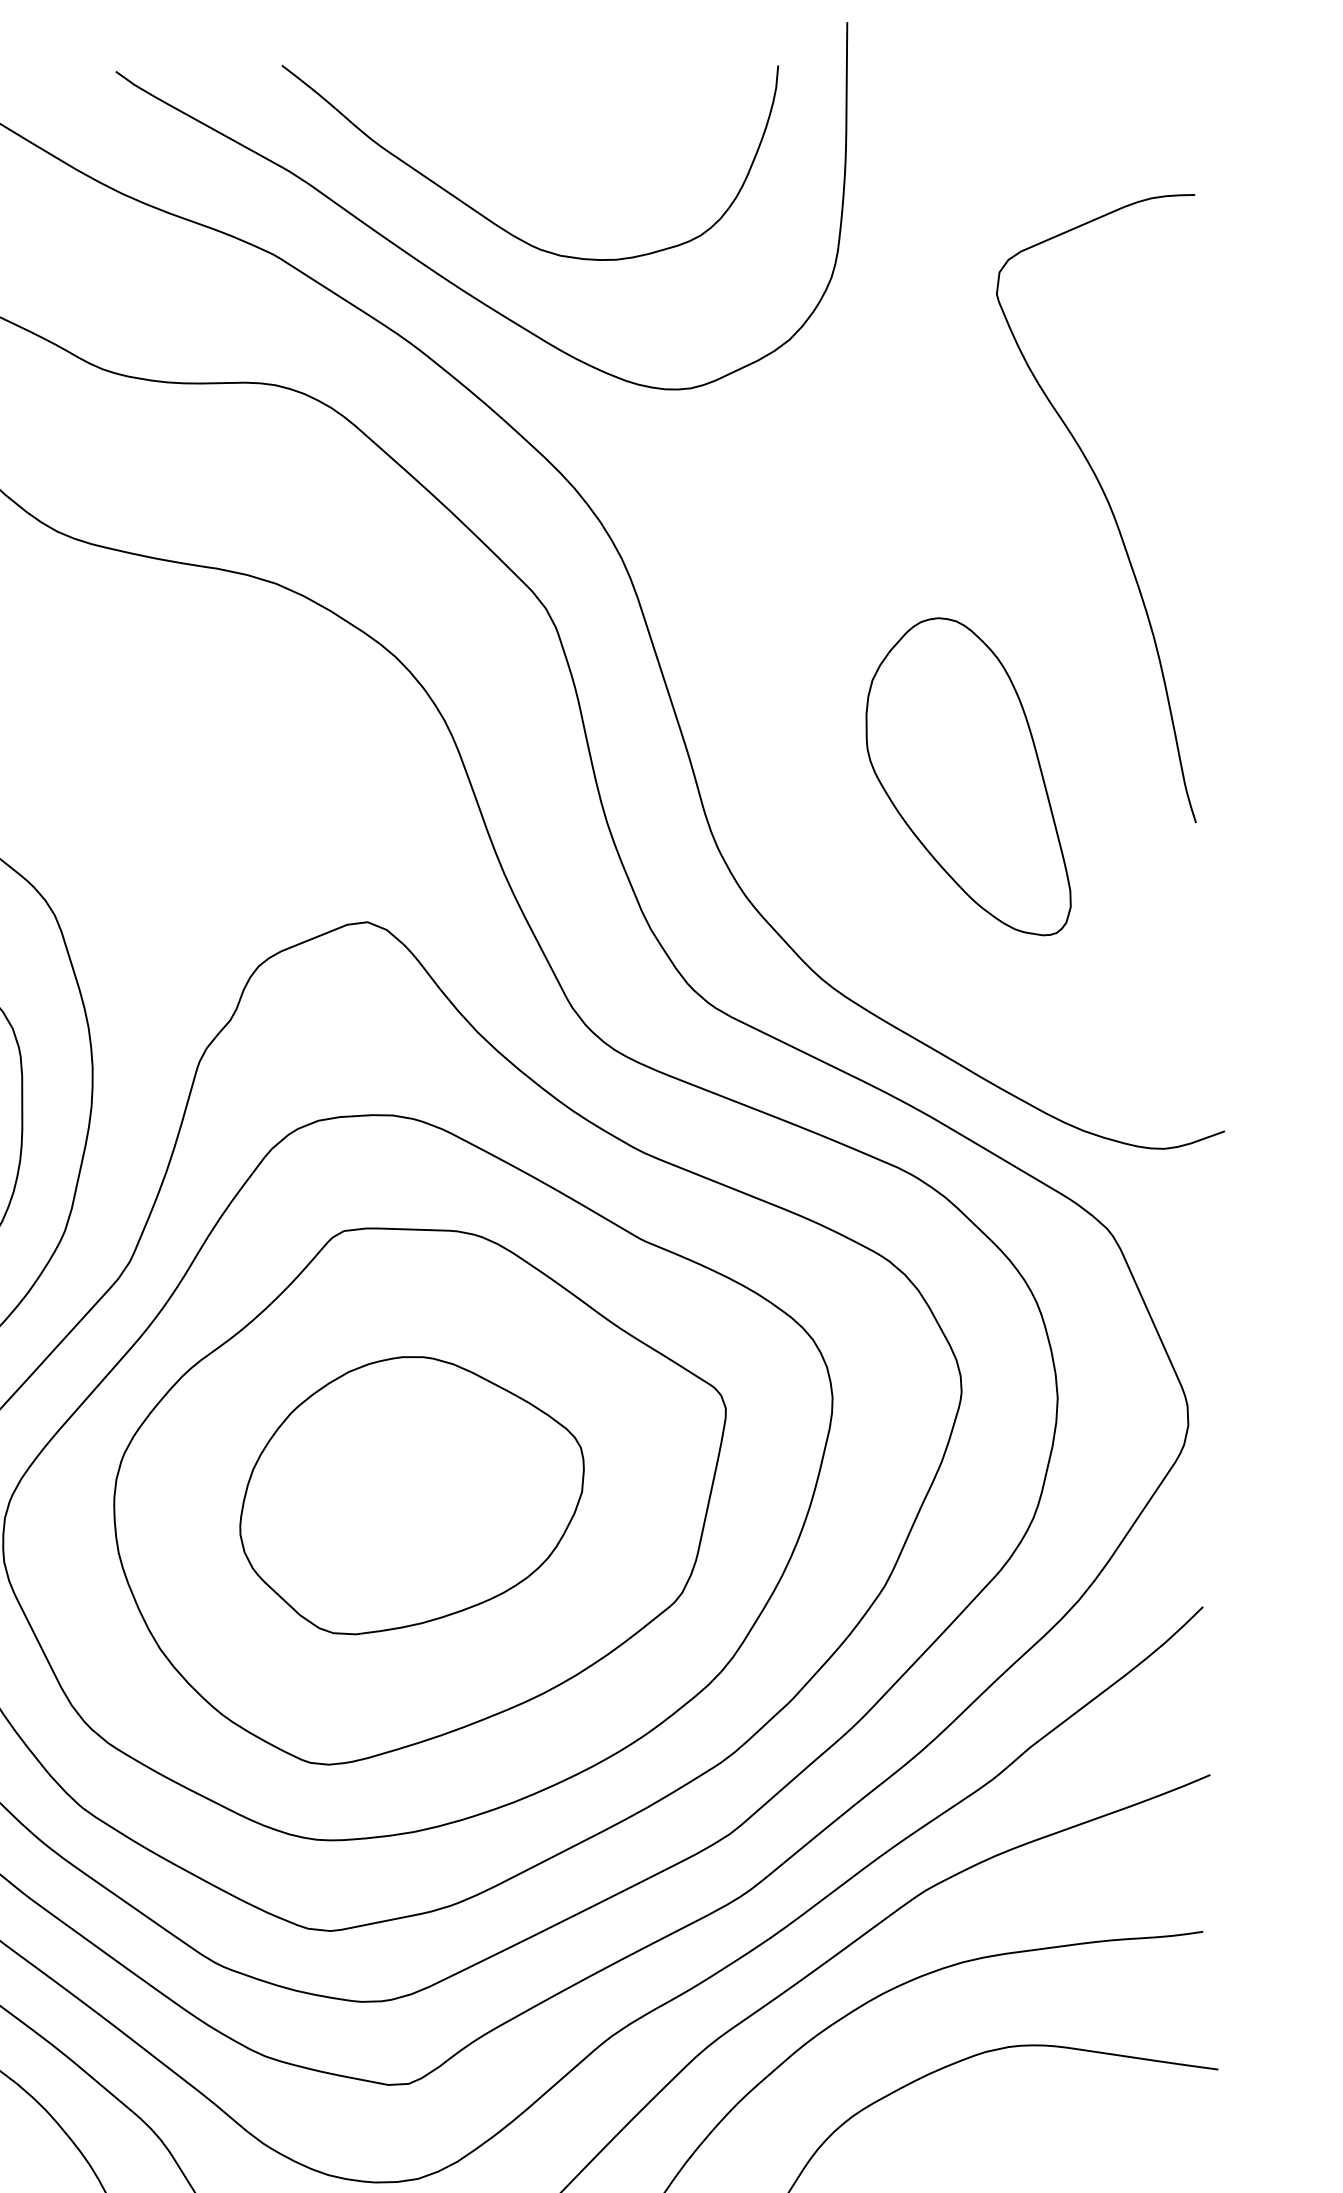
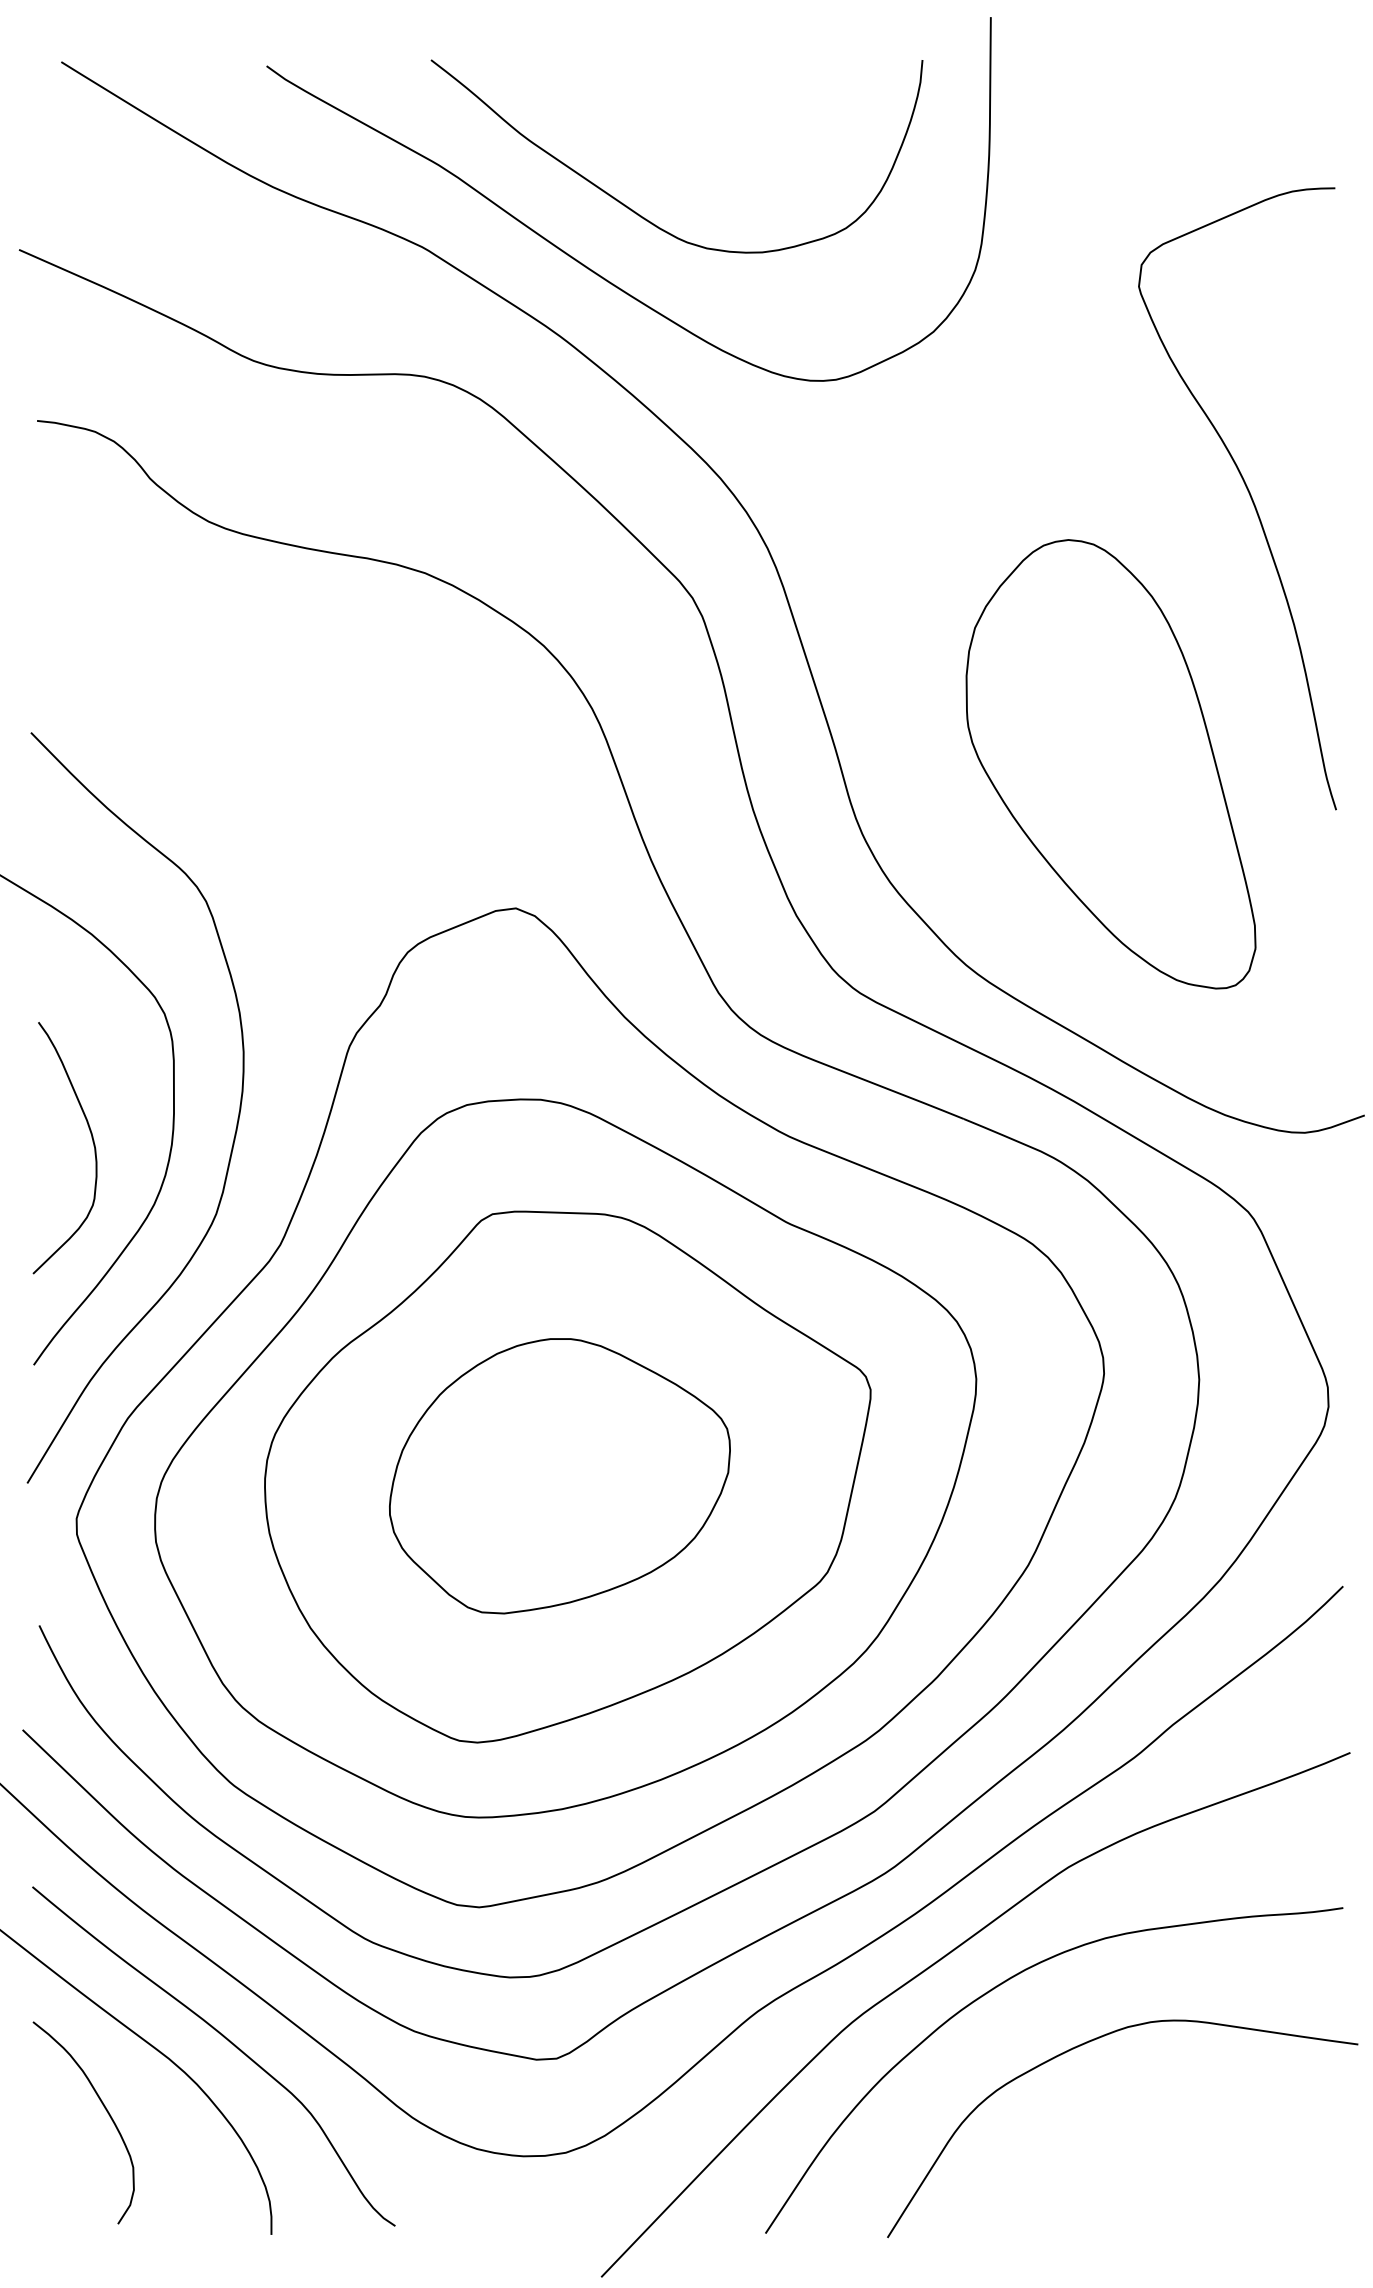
part: (968, 776) -> (1110, 764), size x1.43

